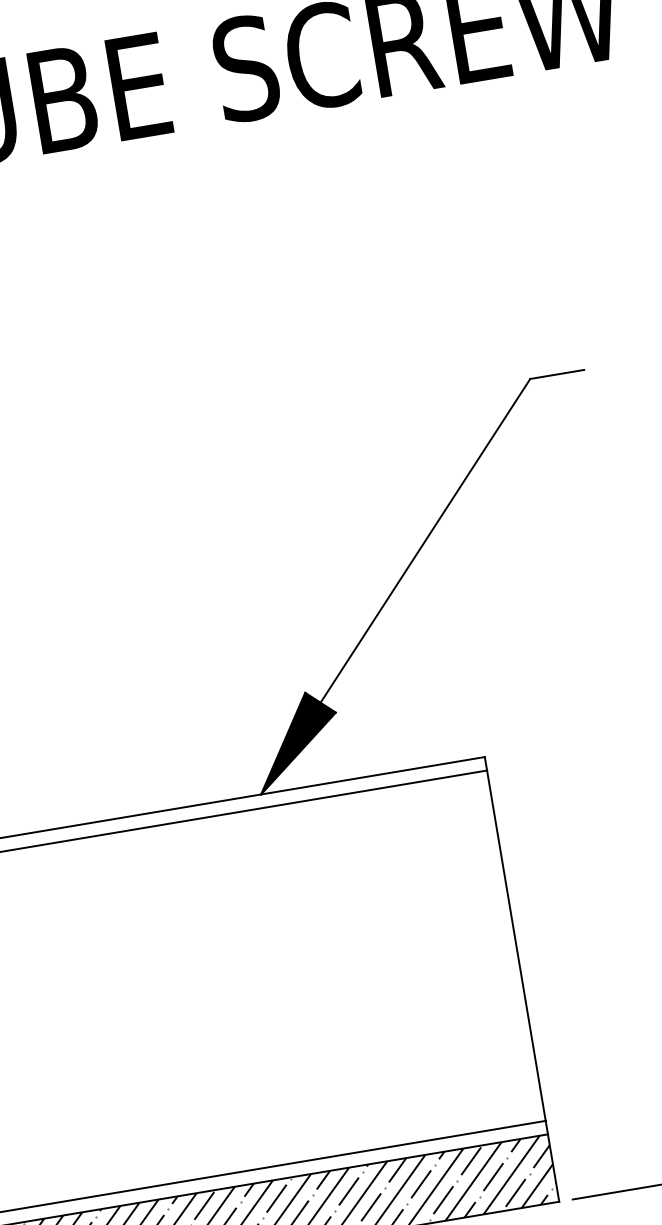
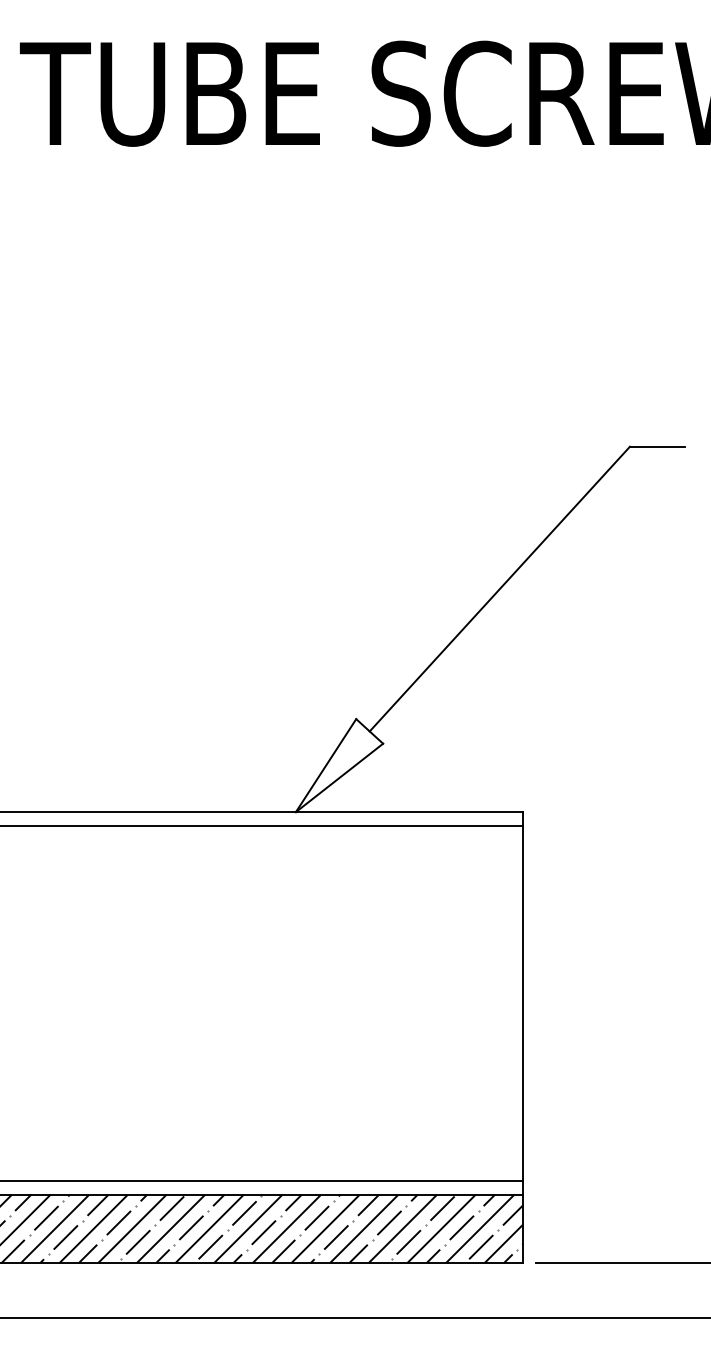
fill: (296, 741) -> (339, 765), removed

